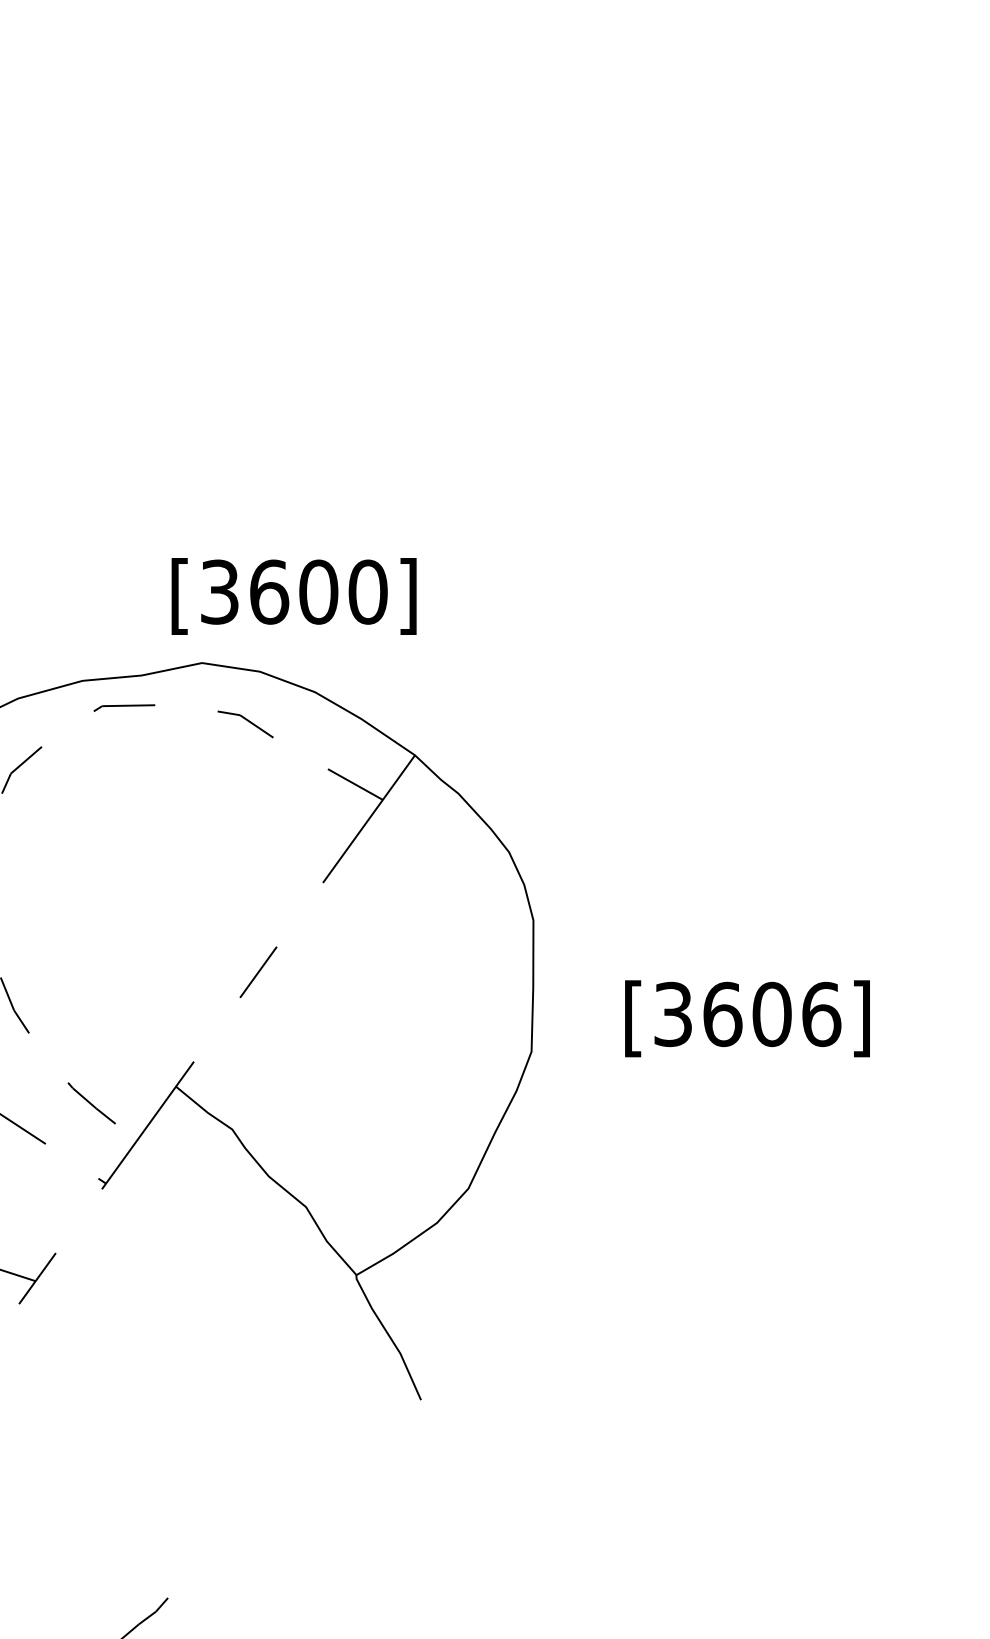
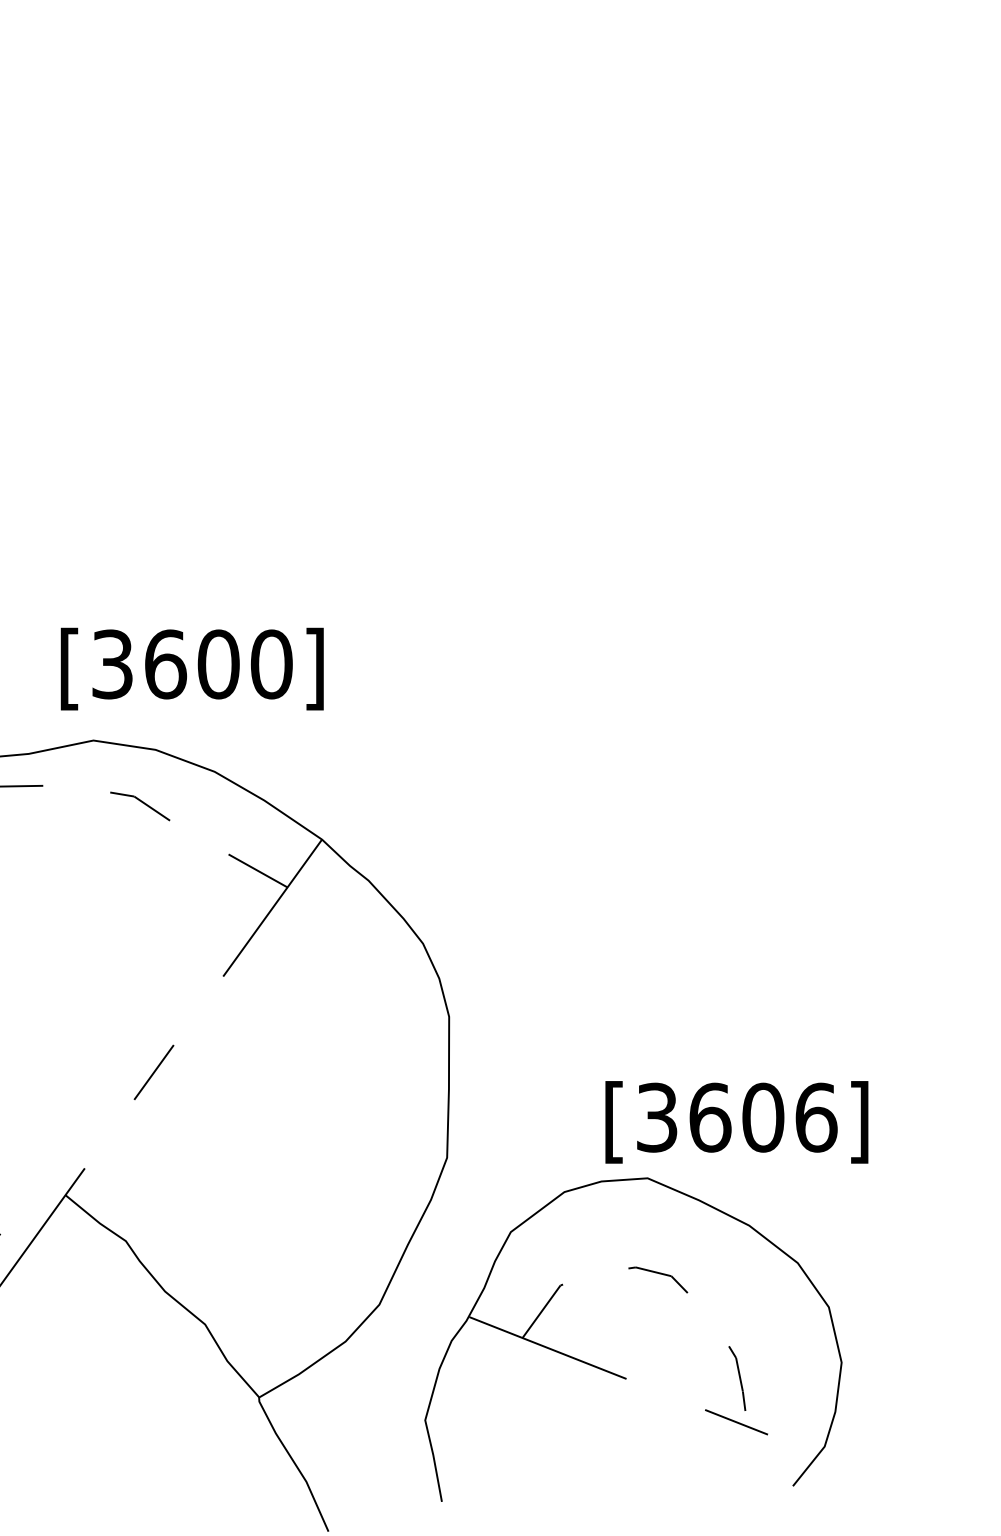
text: (747, 1018) -> (736, 1122), moved
part: (693, 1254) -> (620, 1375), added

